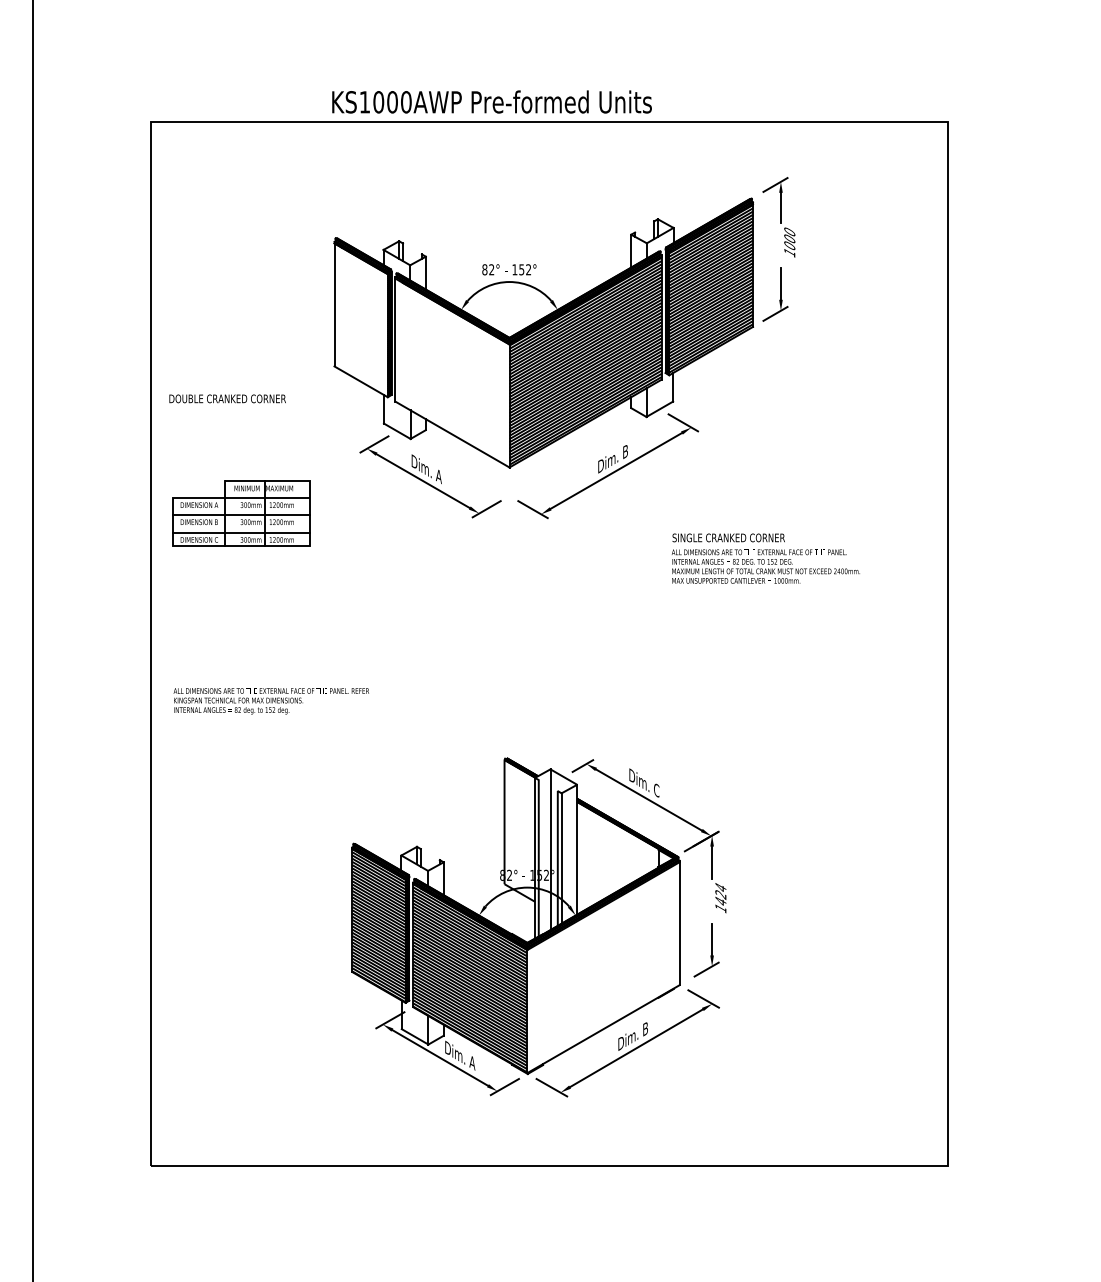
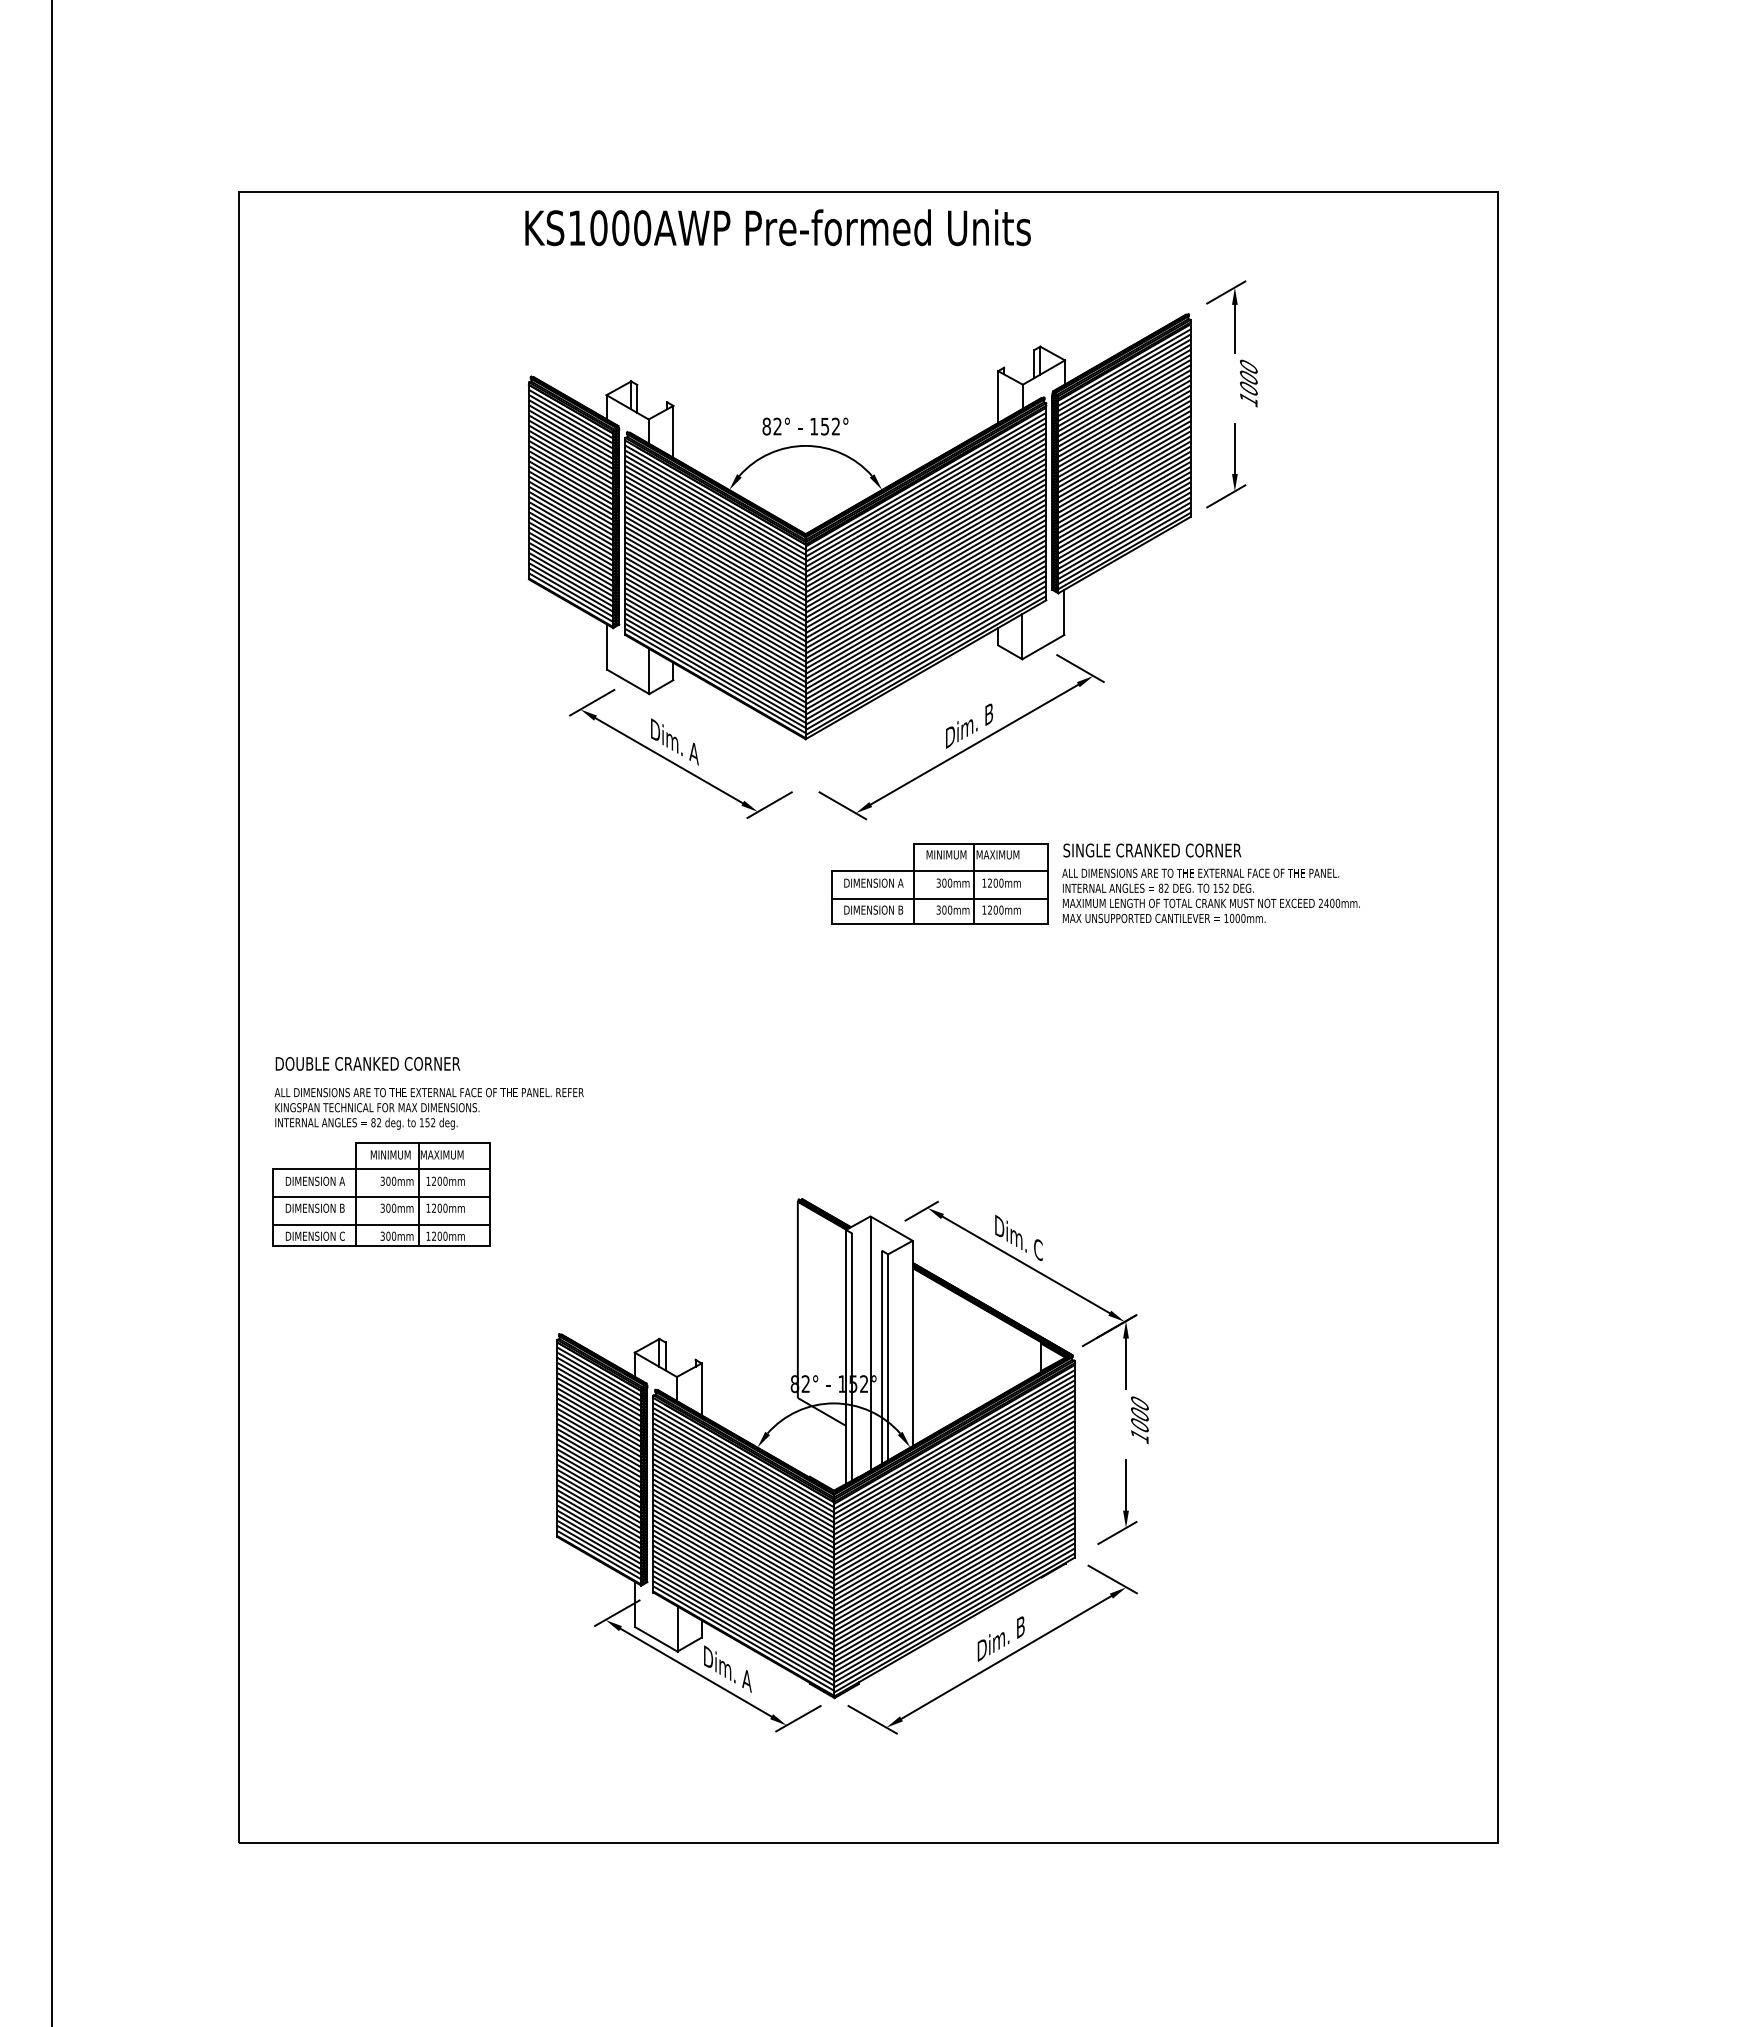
text: (491, 101) -> (777, 226), moved
hatch: (360, 321) -> (570, 508), added
hatch: (452, 373) -> (715, 590), added
text: (227, 398) -> (367, 1063), moved
part: (241, 513) -> (381, 1194), moved
part: (594, 558) -> (940, 883), added
text: (720, 894) -> (1139, 1414), 1424 -> 1000
hatch: (603, 966) -> (954, 1528), added

